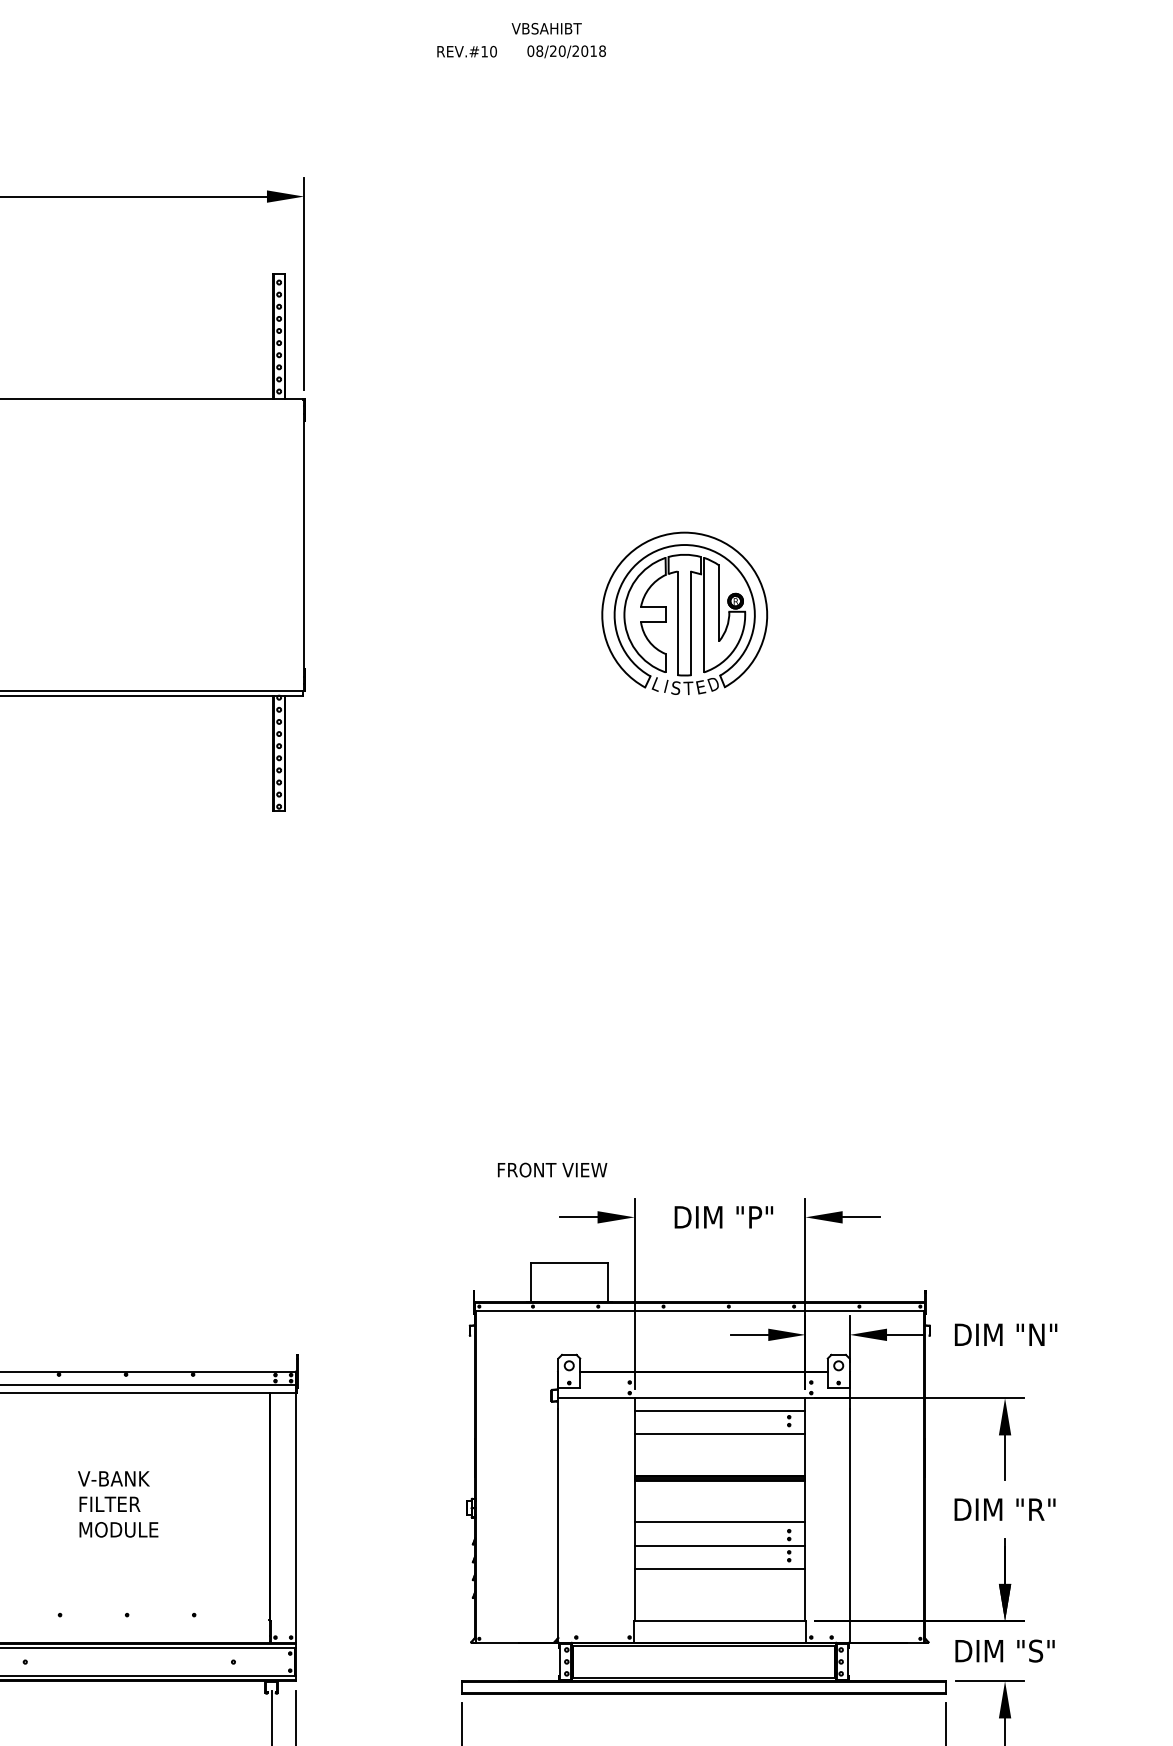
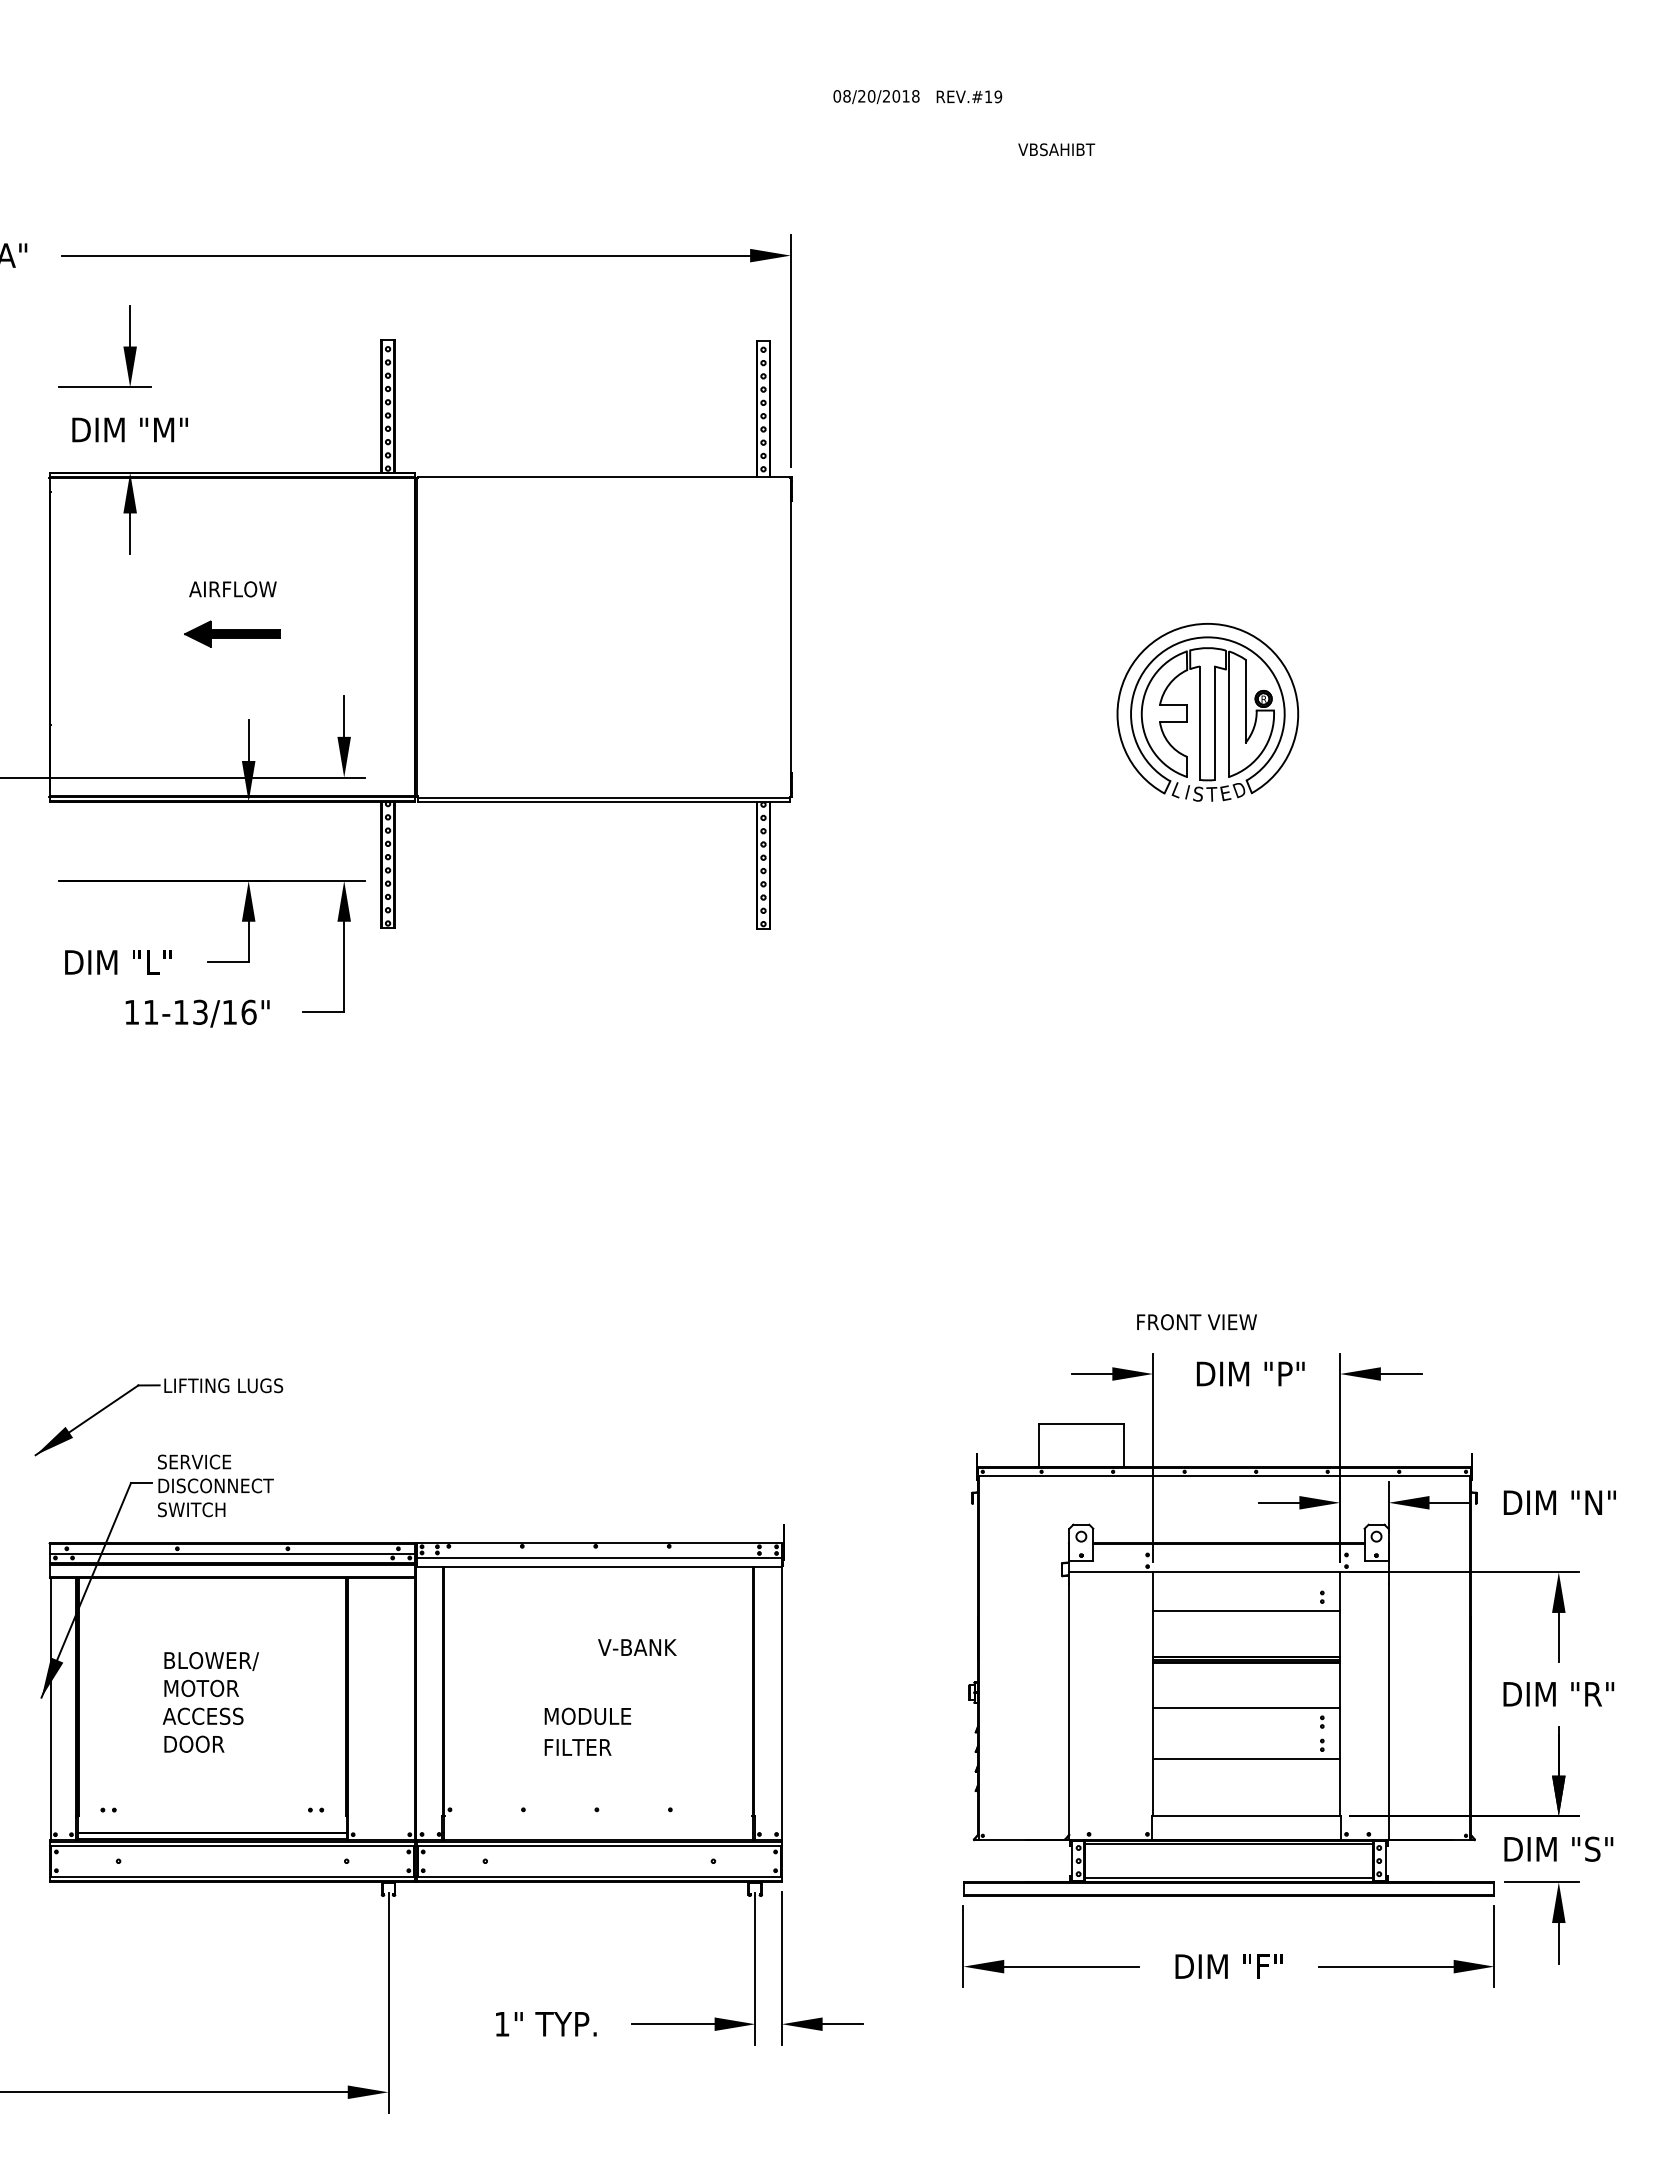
text: (546, 28) -> (1056, 149), moved
text: (492, 52) -> (997, 97), REV.#10 -> REV.#19
text: (566, 52) -> (876, 97), moved
text: (552, 1170) -> (1196, 1322), moved
line: (720, 1410) -> (1246, 1585), removed
text: (113, 1478) -> (637, 1647), moved
text: (109, 1504) -> (577, 1747), moved
line: (720, 1545) -> (1246, 1733), removed

